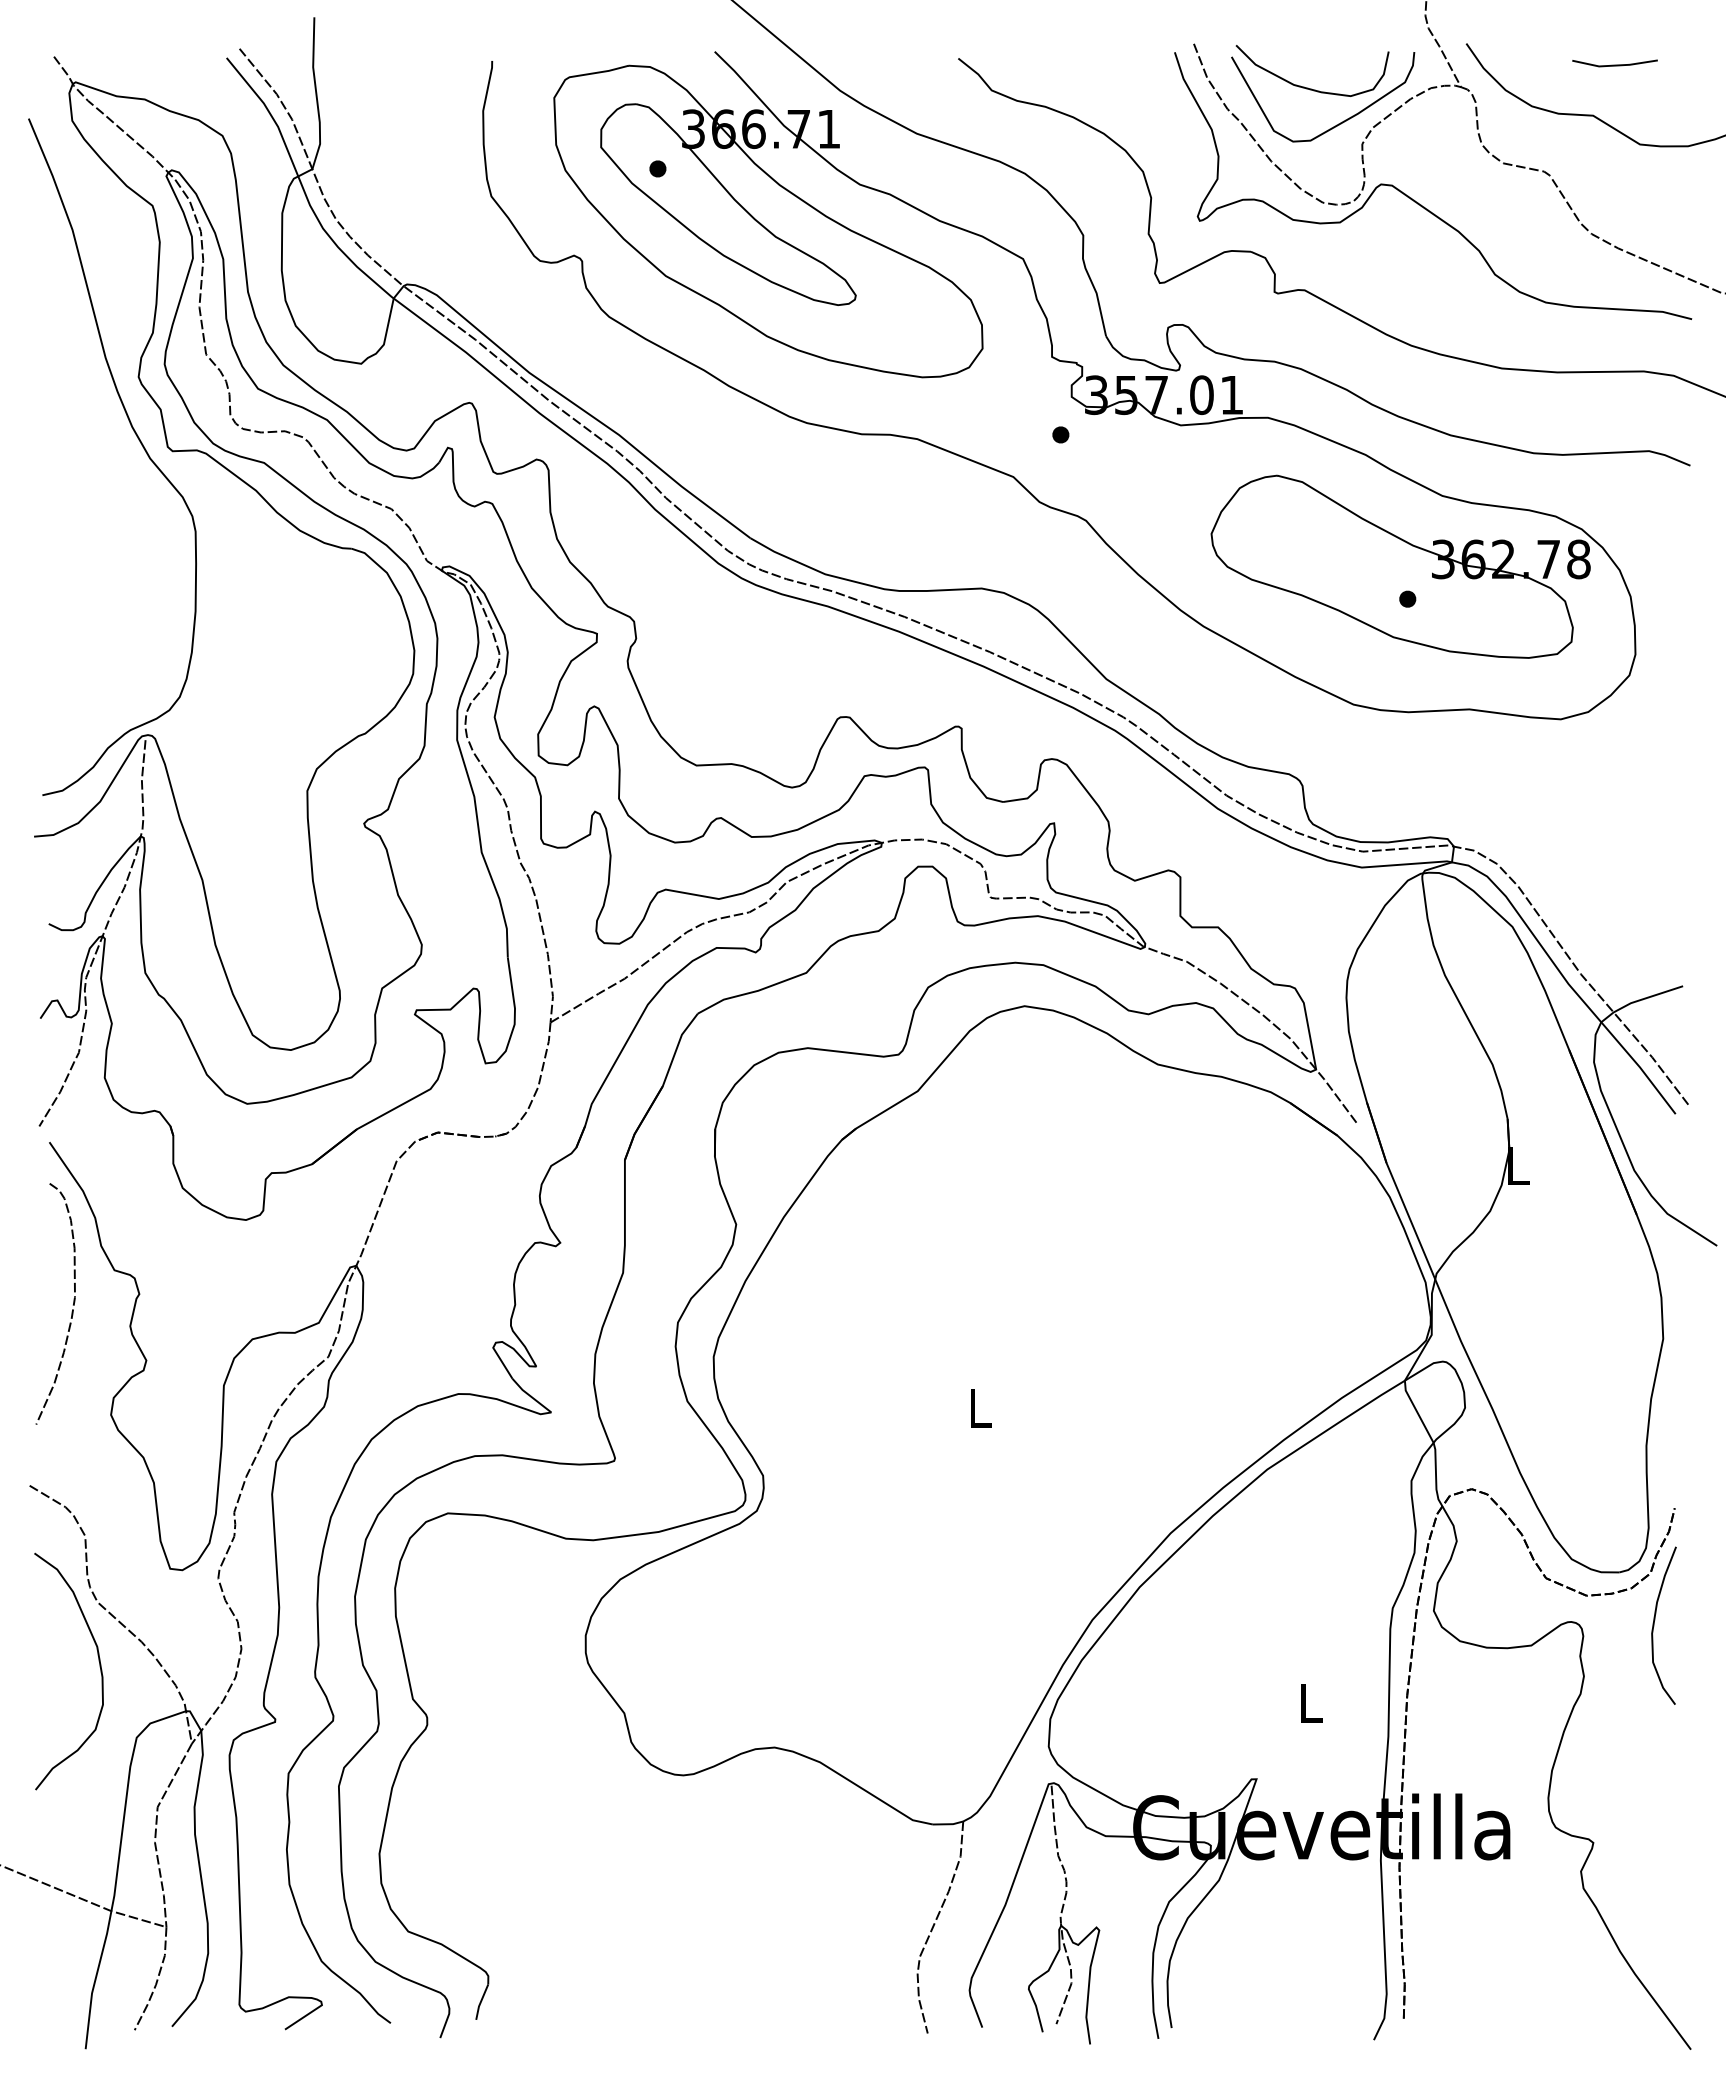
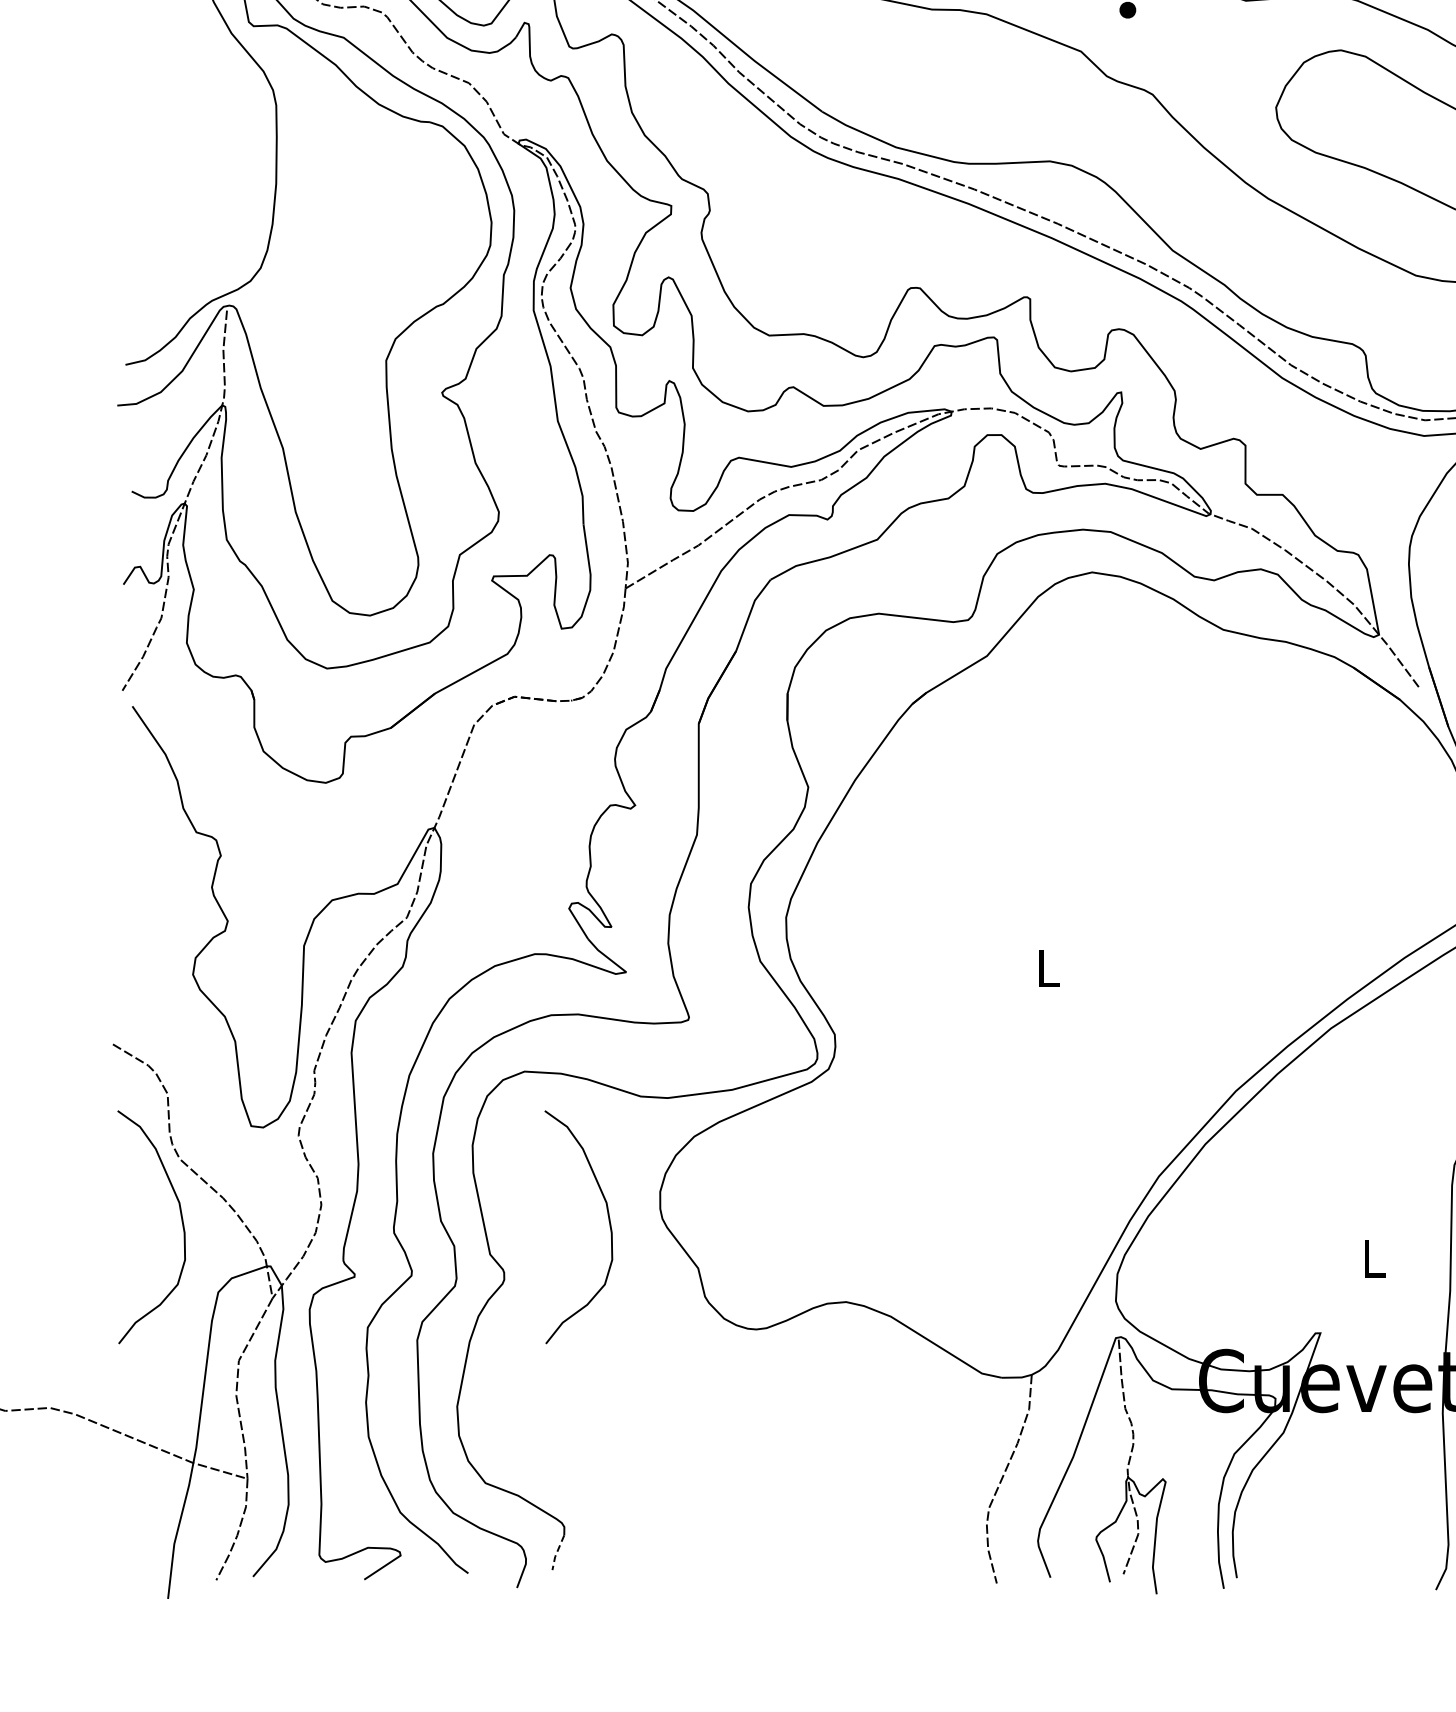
curve: (71, 1311) -> (154, 872), removed
curve: (533, 1667) -> (608, 1223), added
line: (480, 2002) -> (556, 1552), solid -> dashed

